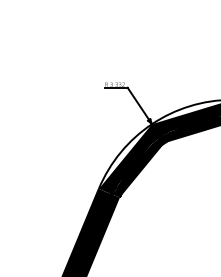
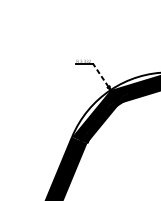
line: (138, 103) -> (100, 75), solid -> dashed

